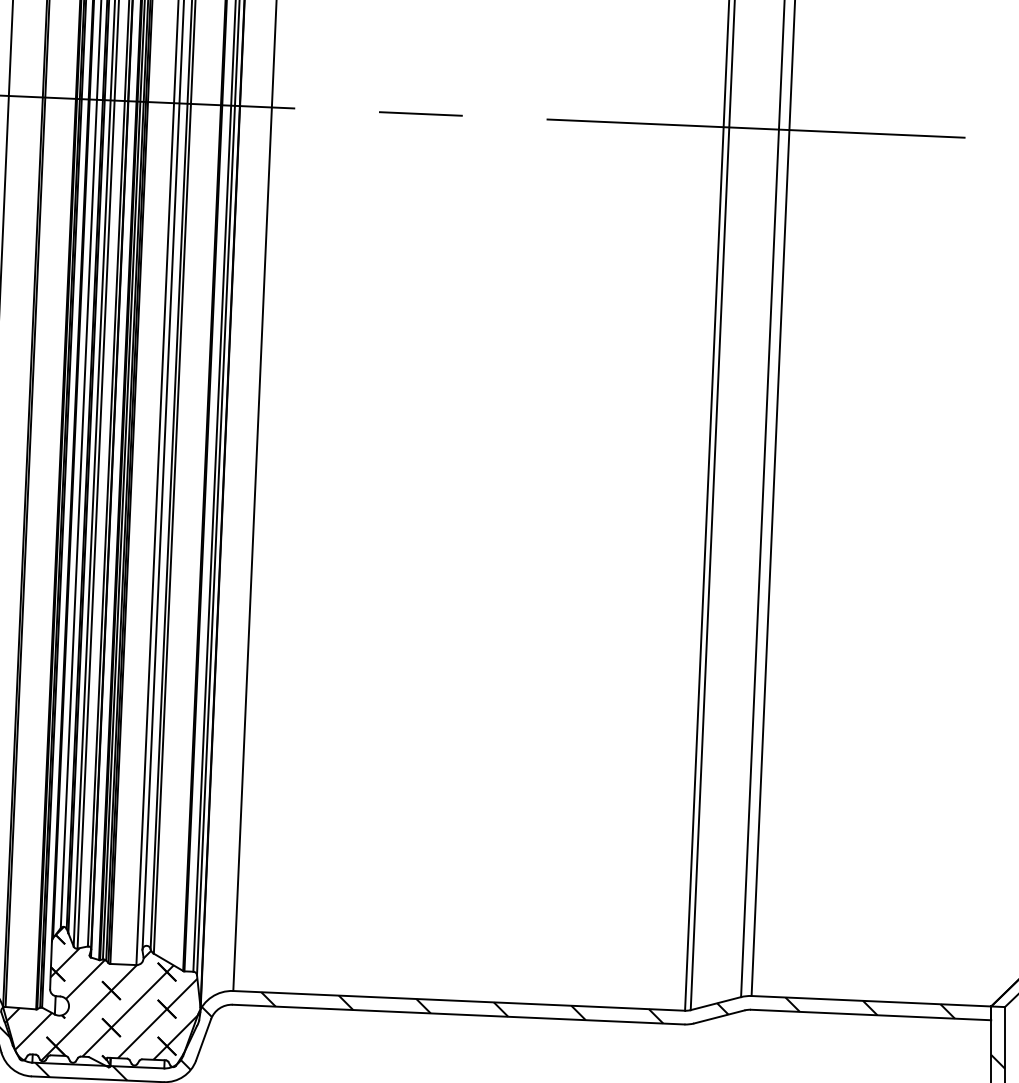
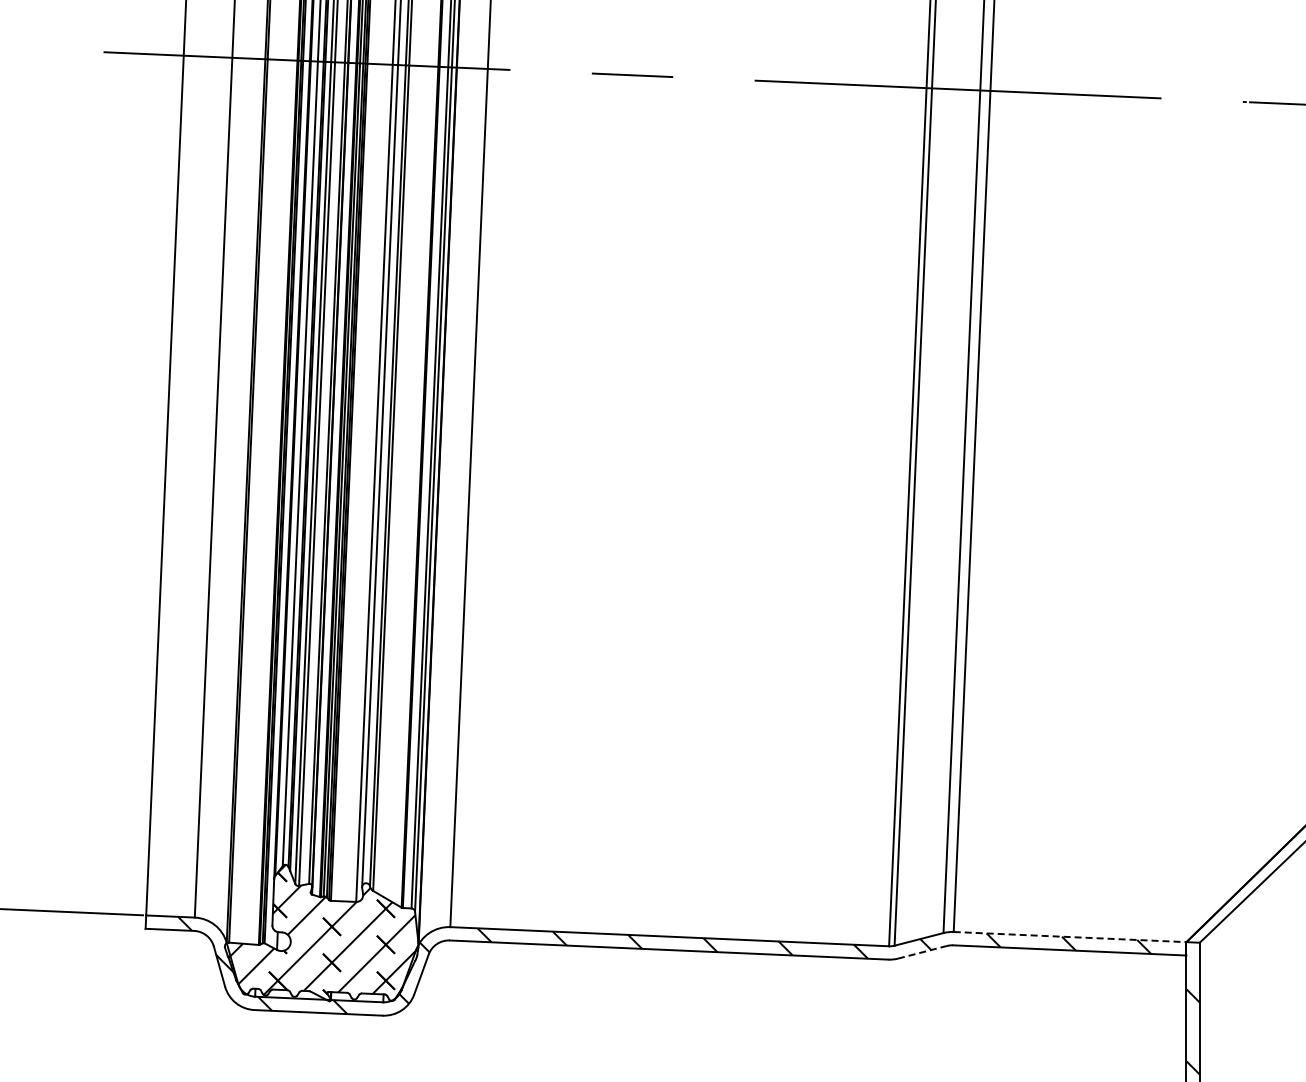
line: (871, 1001) -> (1070, 937), solid -> dashed
line: (719, 1017) -> (922, 952), solid -> dashed

